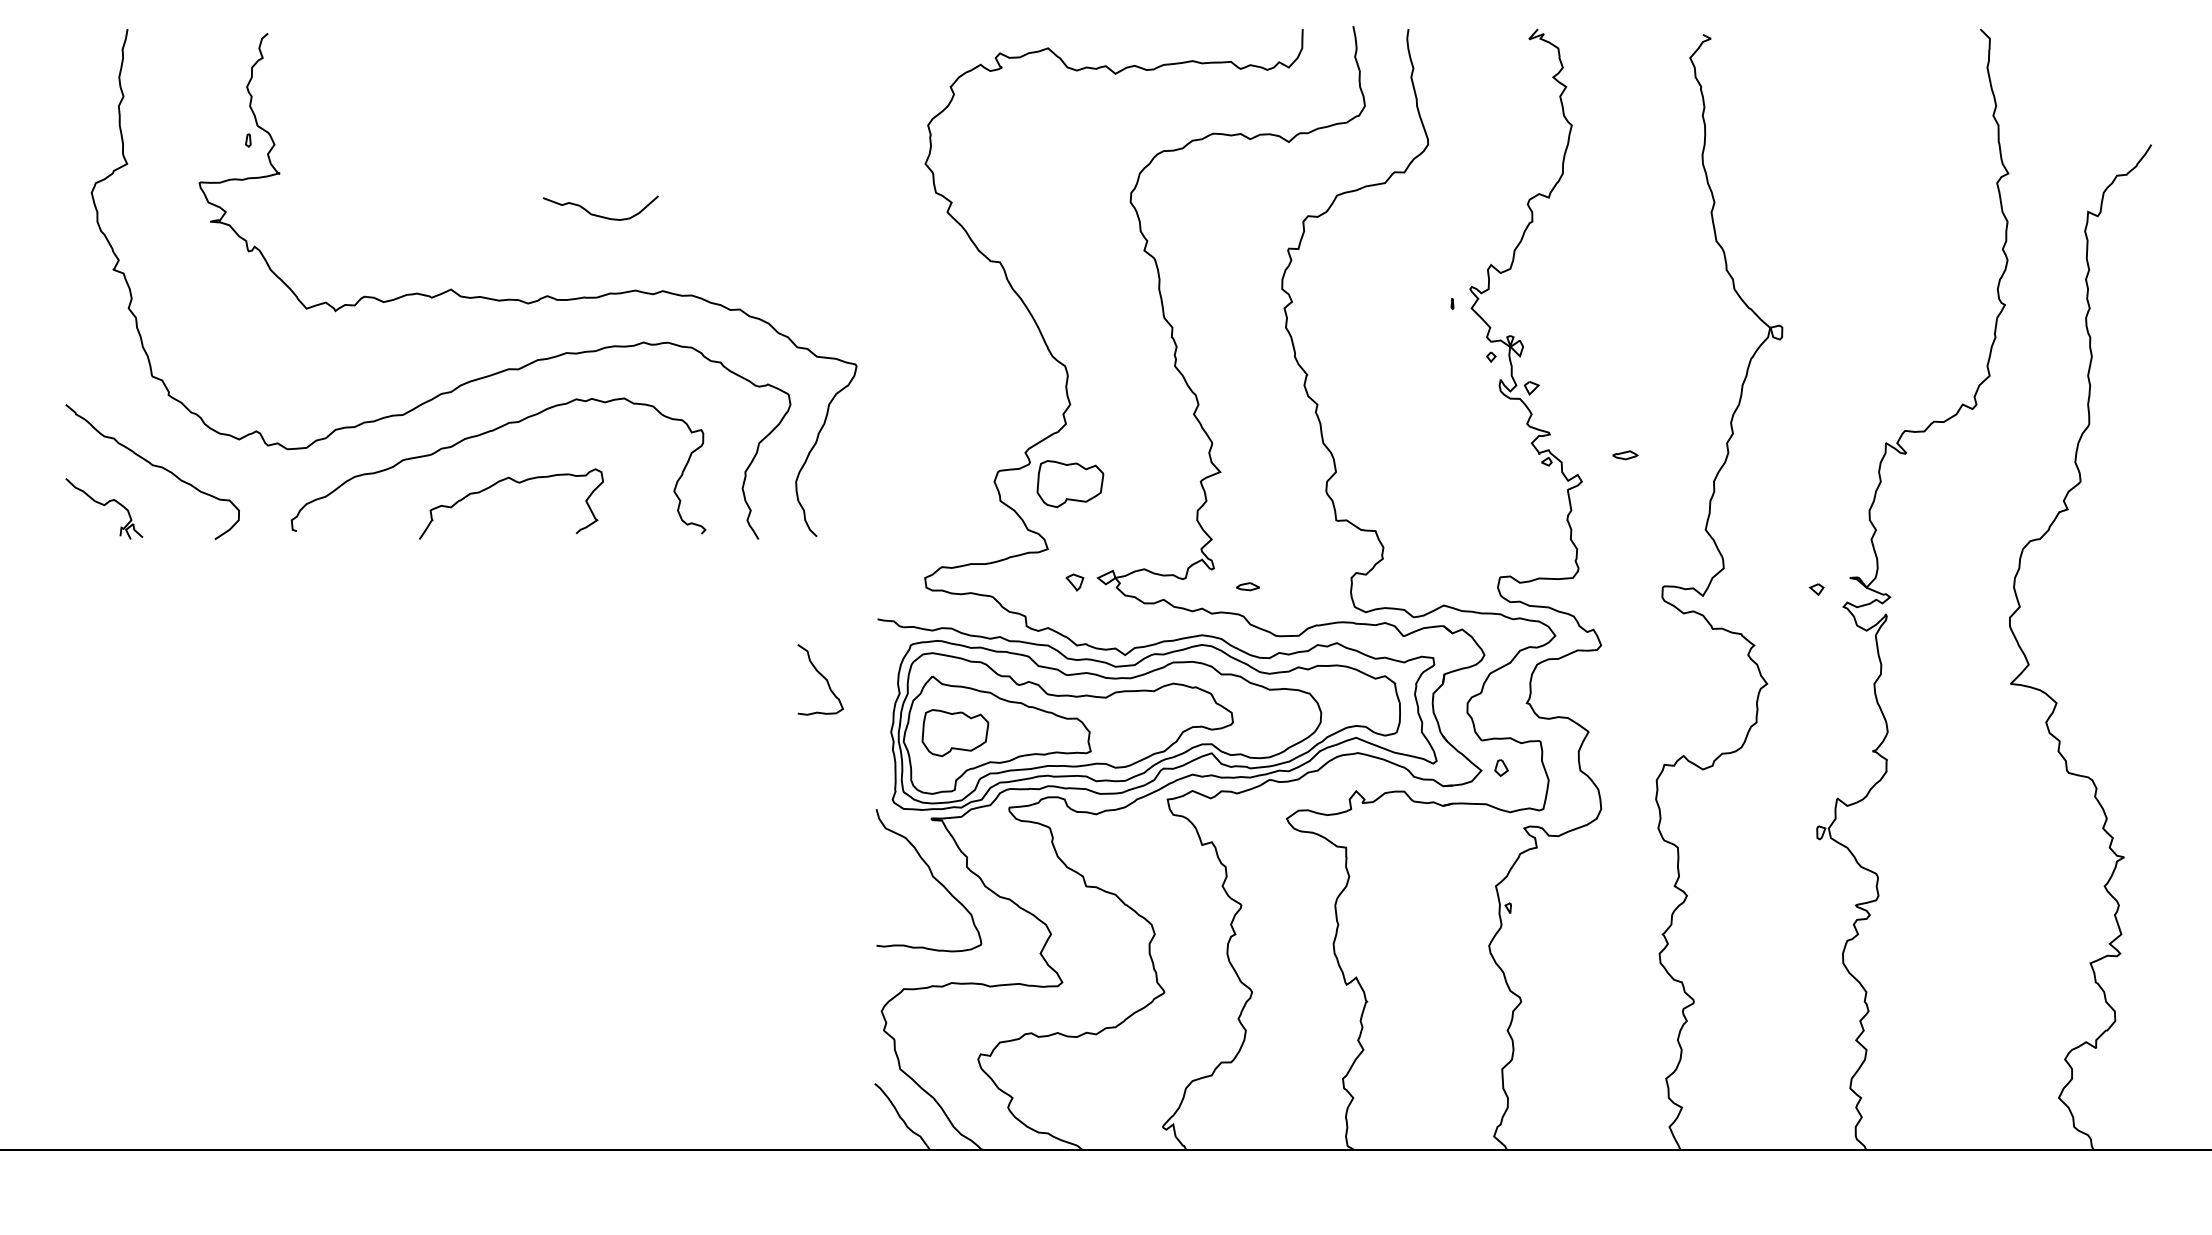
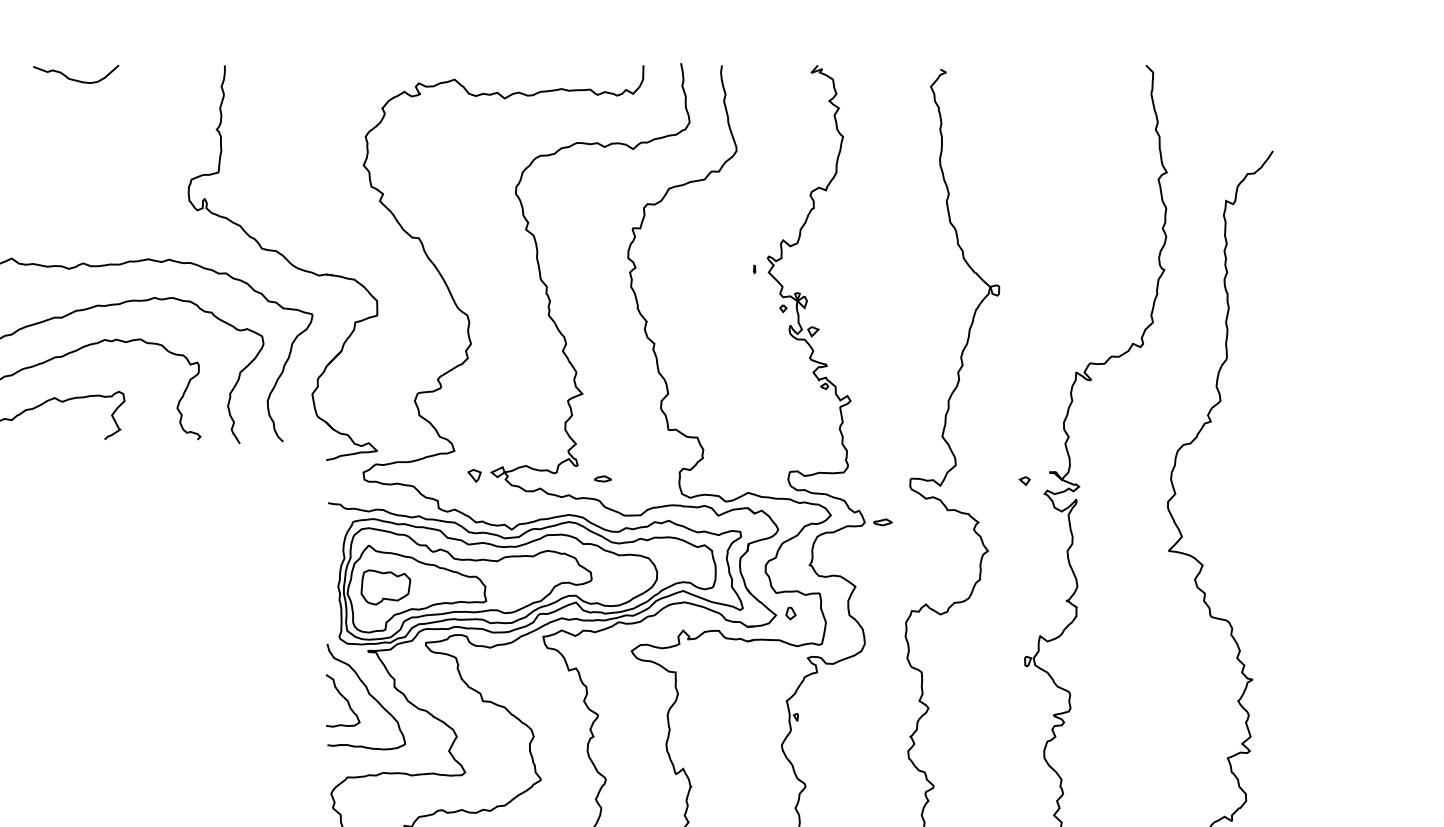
curve: (600, 215) -> (75, 79), moved
part: (816, 295) -> (282, 262), added
part: (1625, 455) -> (882, 522), moved
part: (1070, 484) -> (471, 403), removed
curve: (822, 677) -> (344, 699), moved

